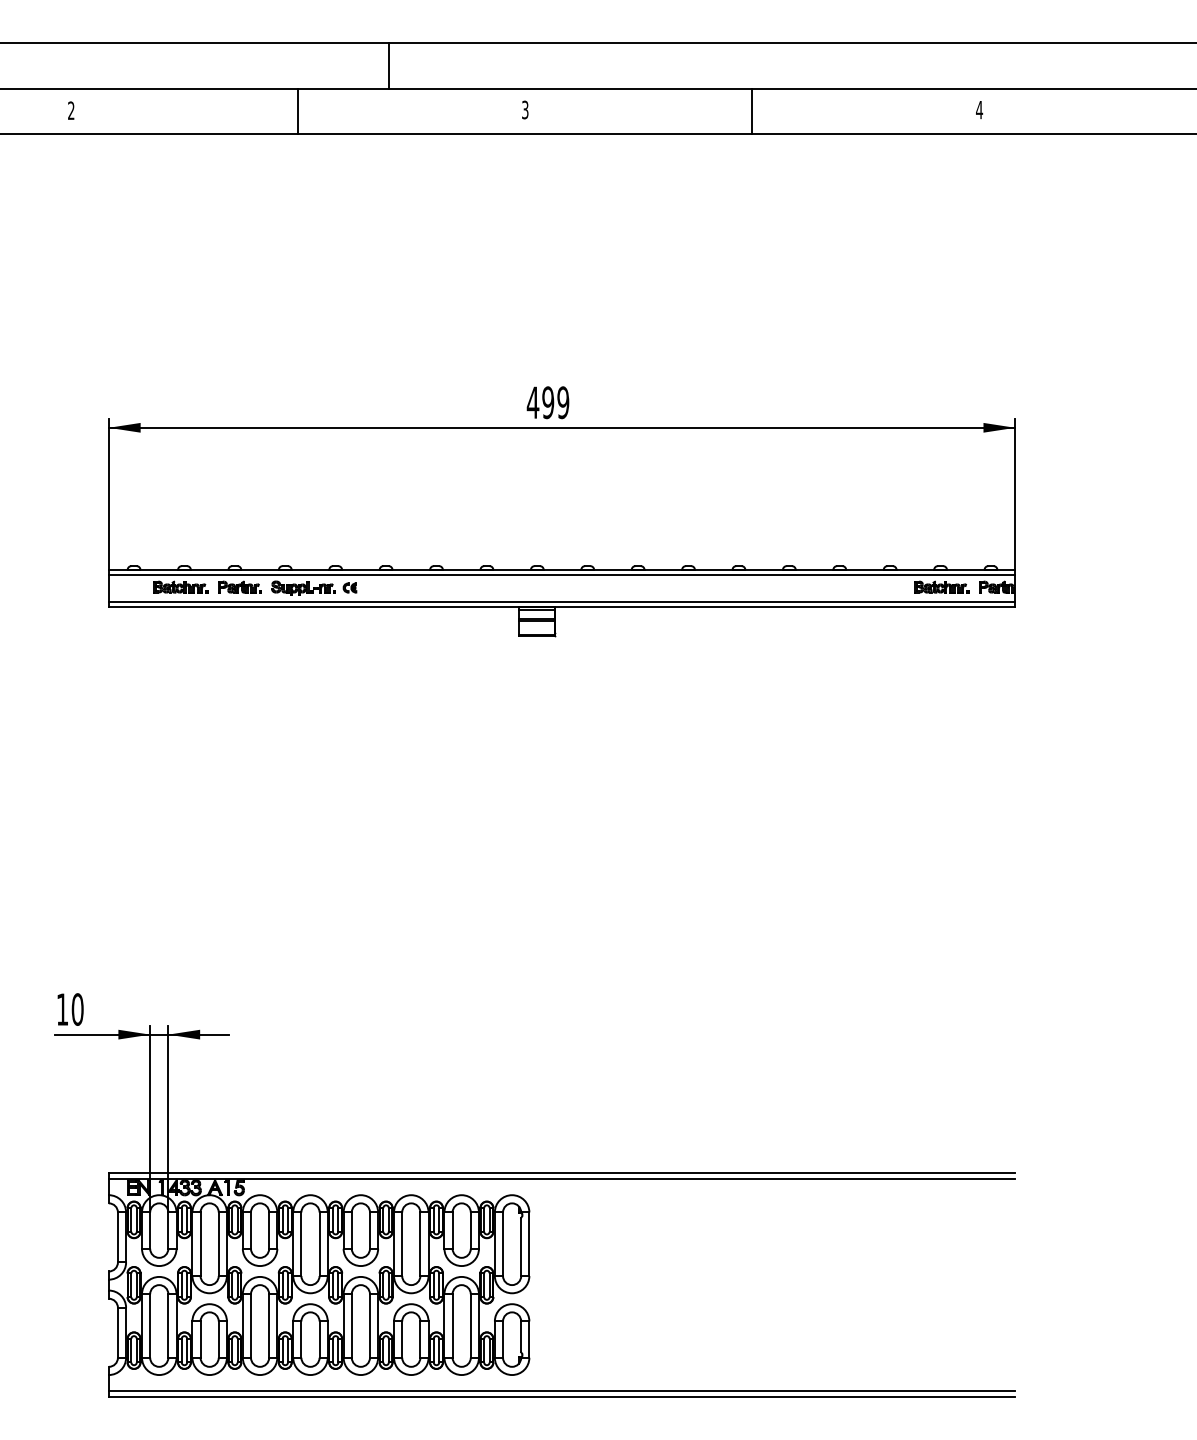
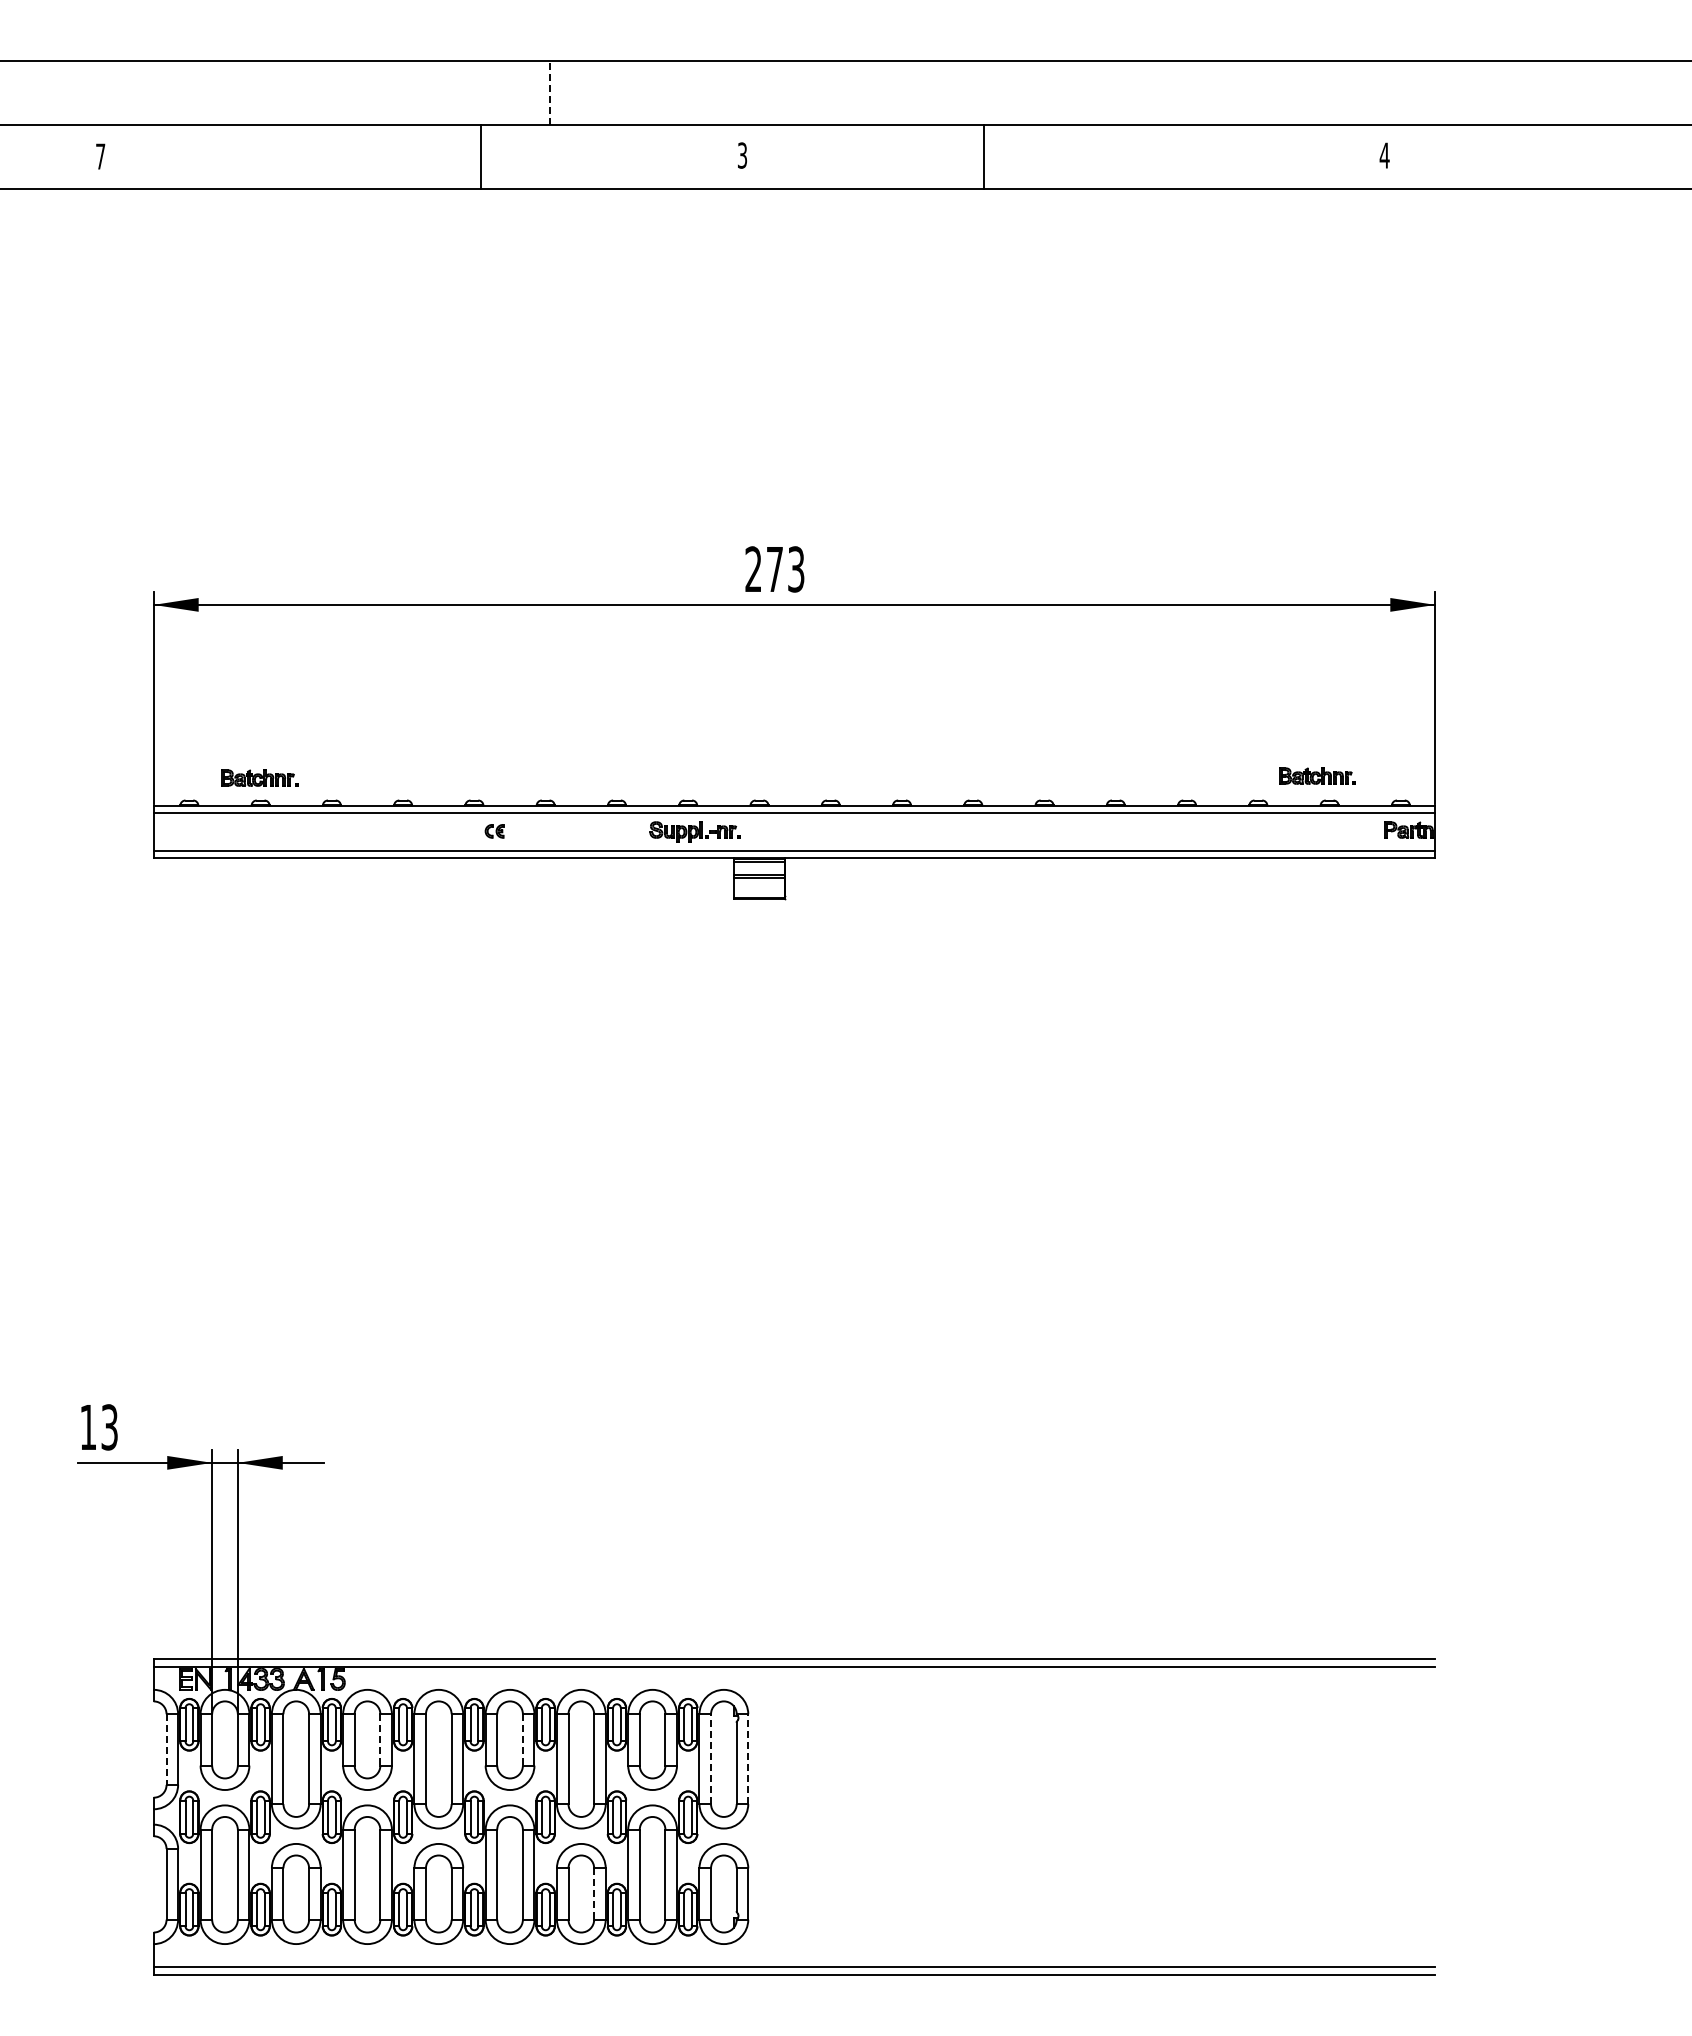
line: (388, 65) -> (549, 92), solid -> dashed
text: (71, 110) -> (100, 156), 2 -> 7
line: (298, 111) -> (481, 157), moved
line: (752, 111) -> (984, 157), moved
text: (547, 402) -> (774, 569), 499 -> 273
part: (180, 586) -> (259, 777), moved
part: (239, 586) -> (338, 829), removed
part: (941, 586) -> (1317, 775), moved
part: (303, 588) -> (694, 831), moved
text: (77, 1009) -> (109, 1427), 10 -> 13
line: (269, 1230) -> (380, 1739), solid -> dashed
line: (369, 1230) -> (522, 1739), solid -> dashed
line: (117, 1238) -> (166, 1750), solid -> dashed
line: (503, 1244) -> (711, 1759), solid -> dashed
line: (529, 1244) -> (748, 1759), solid -> dashed
line: (420, 1339) -> (594, 1894), solid -> dashed

